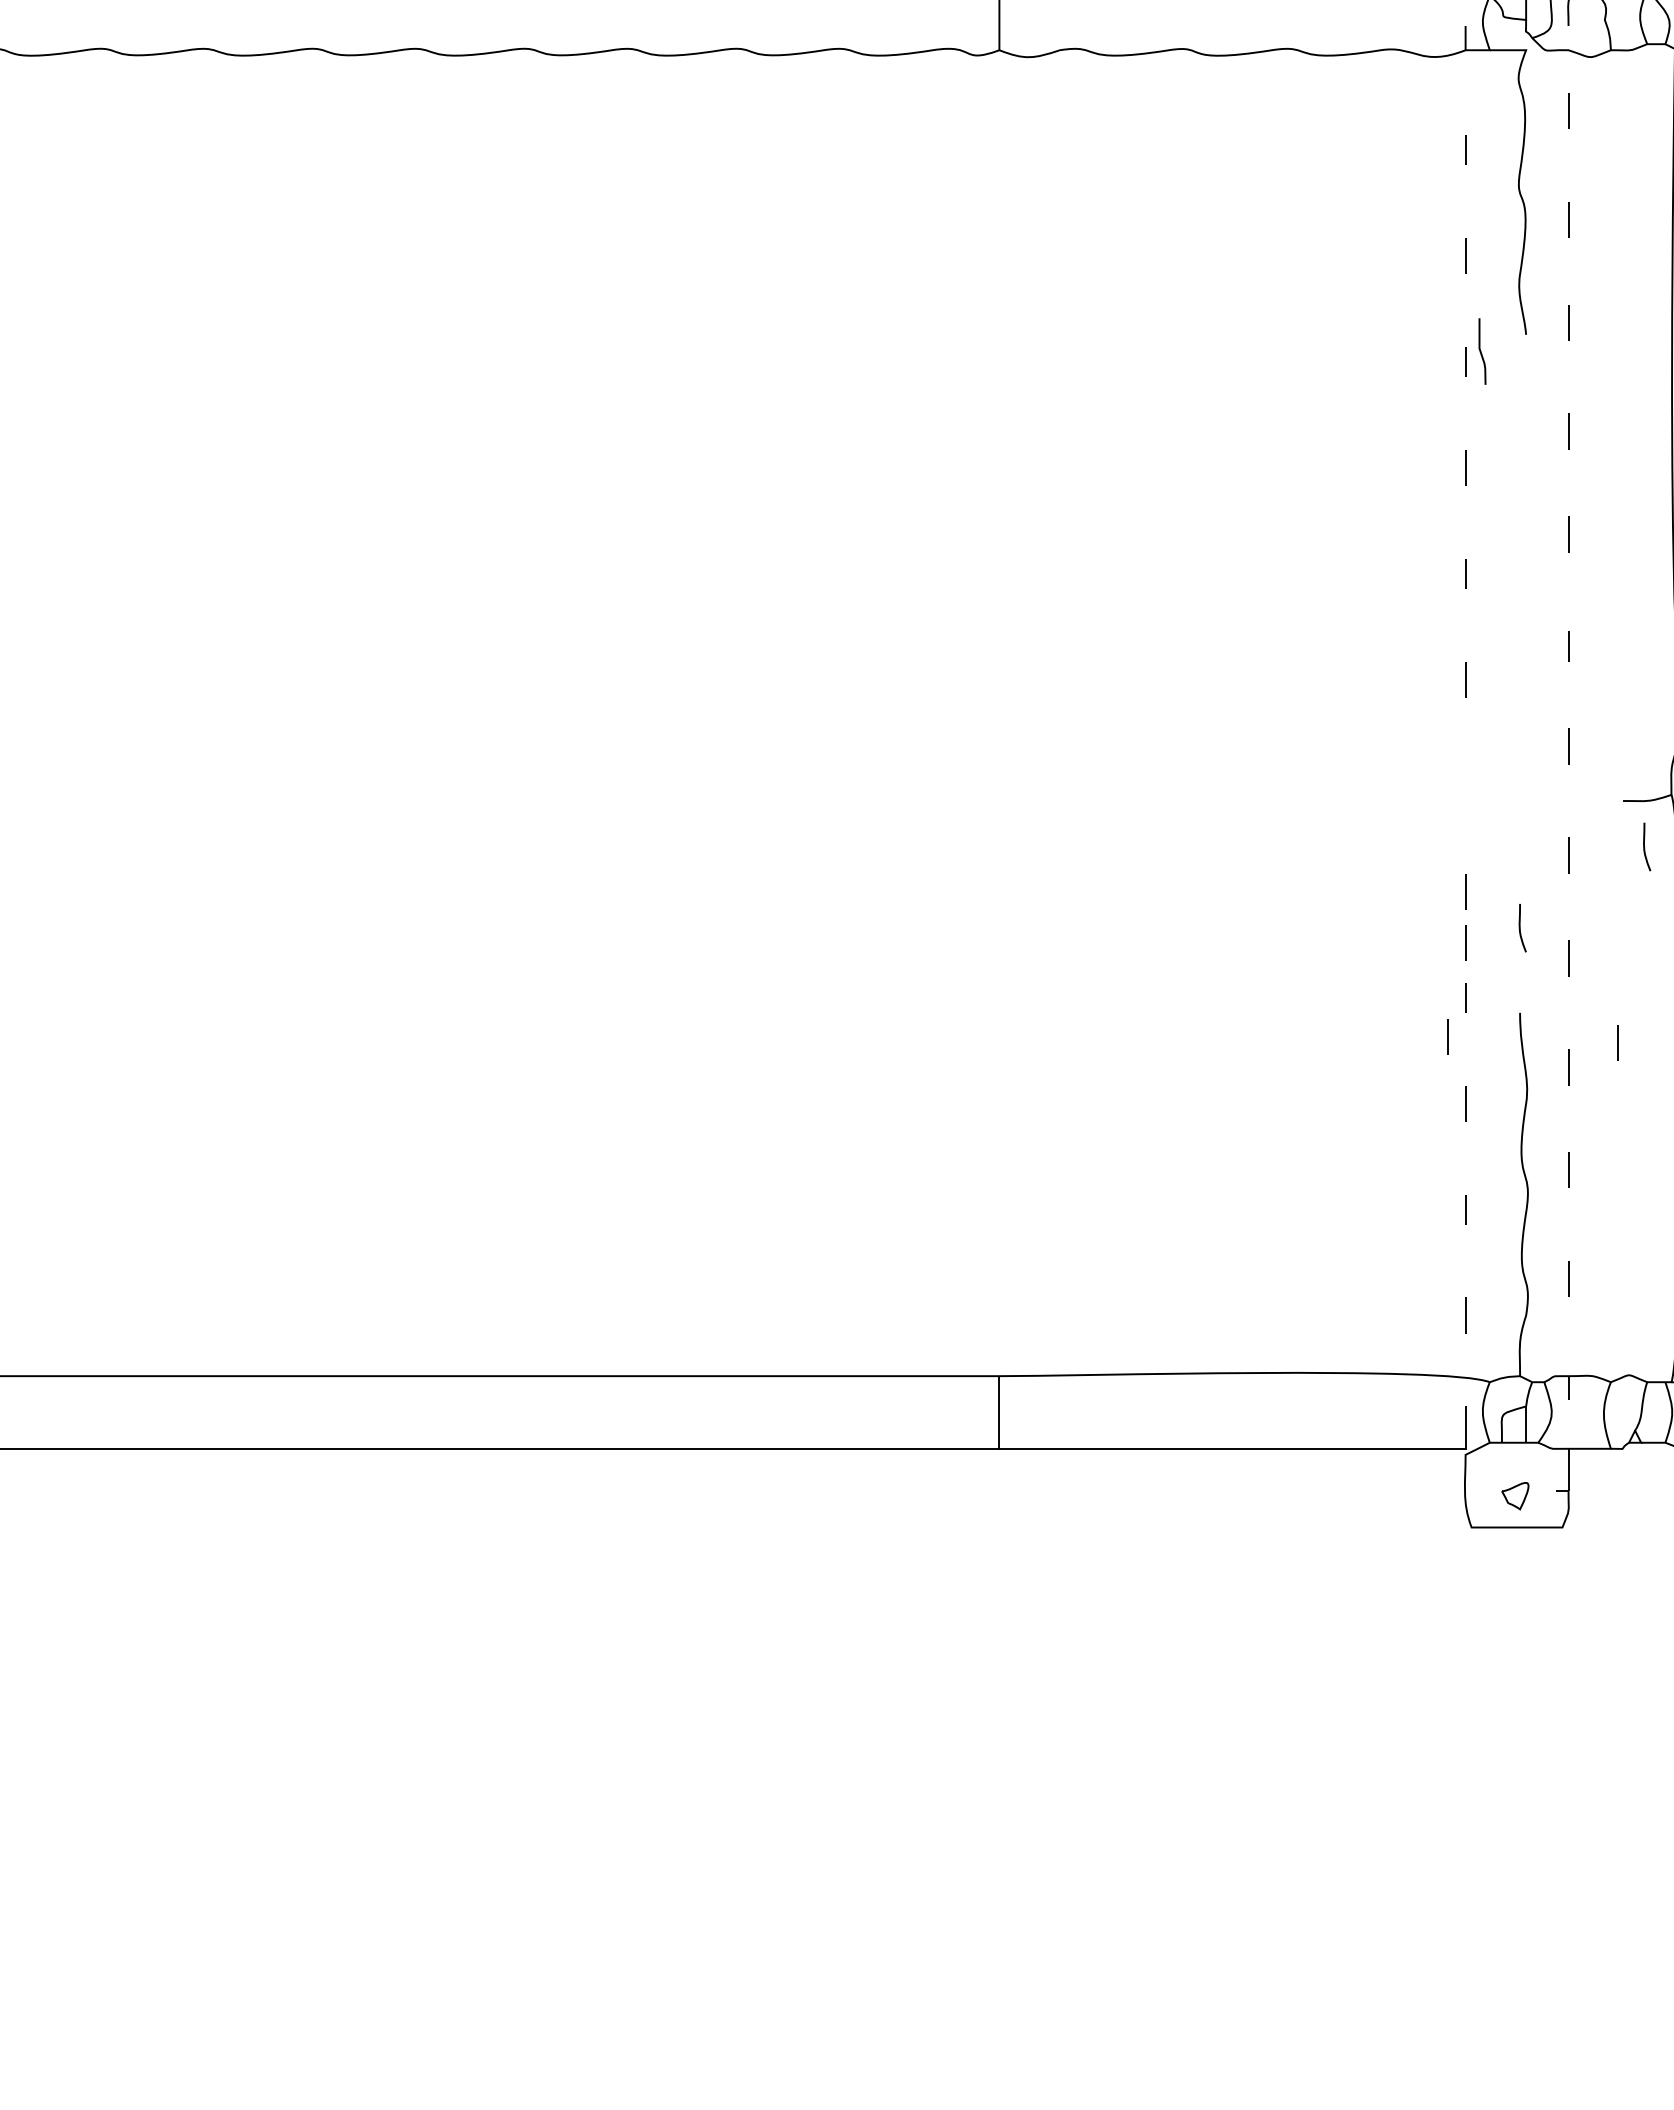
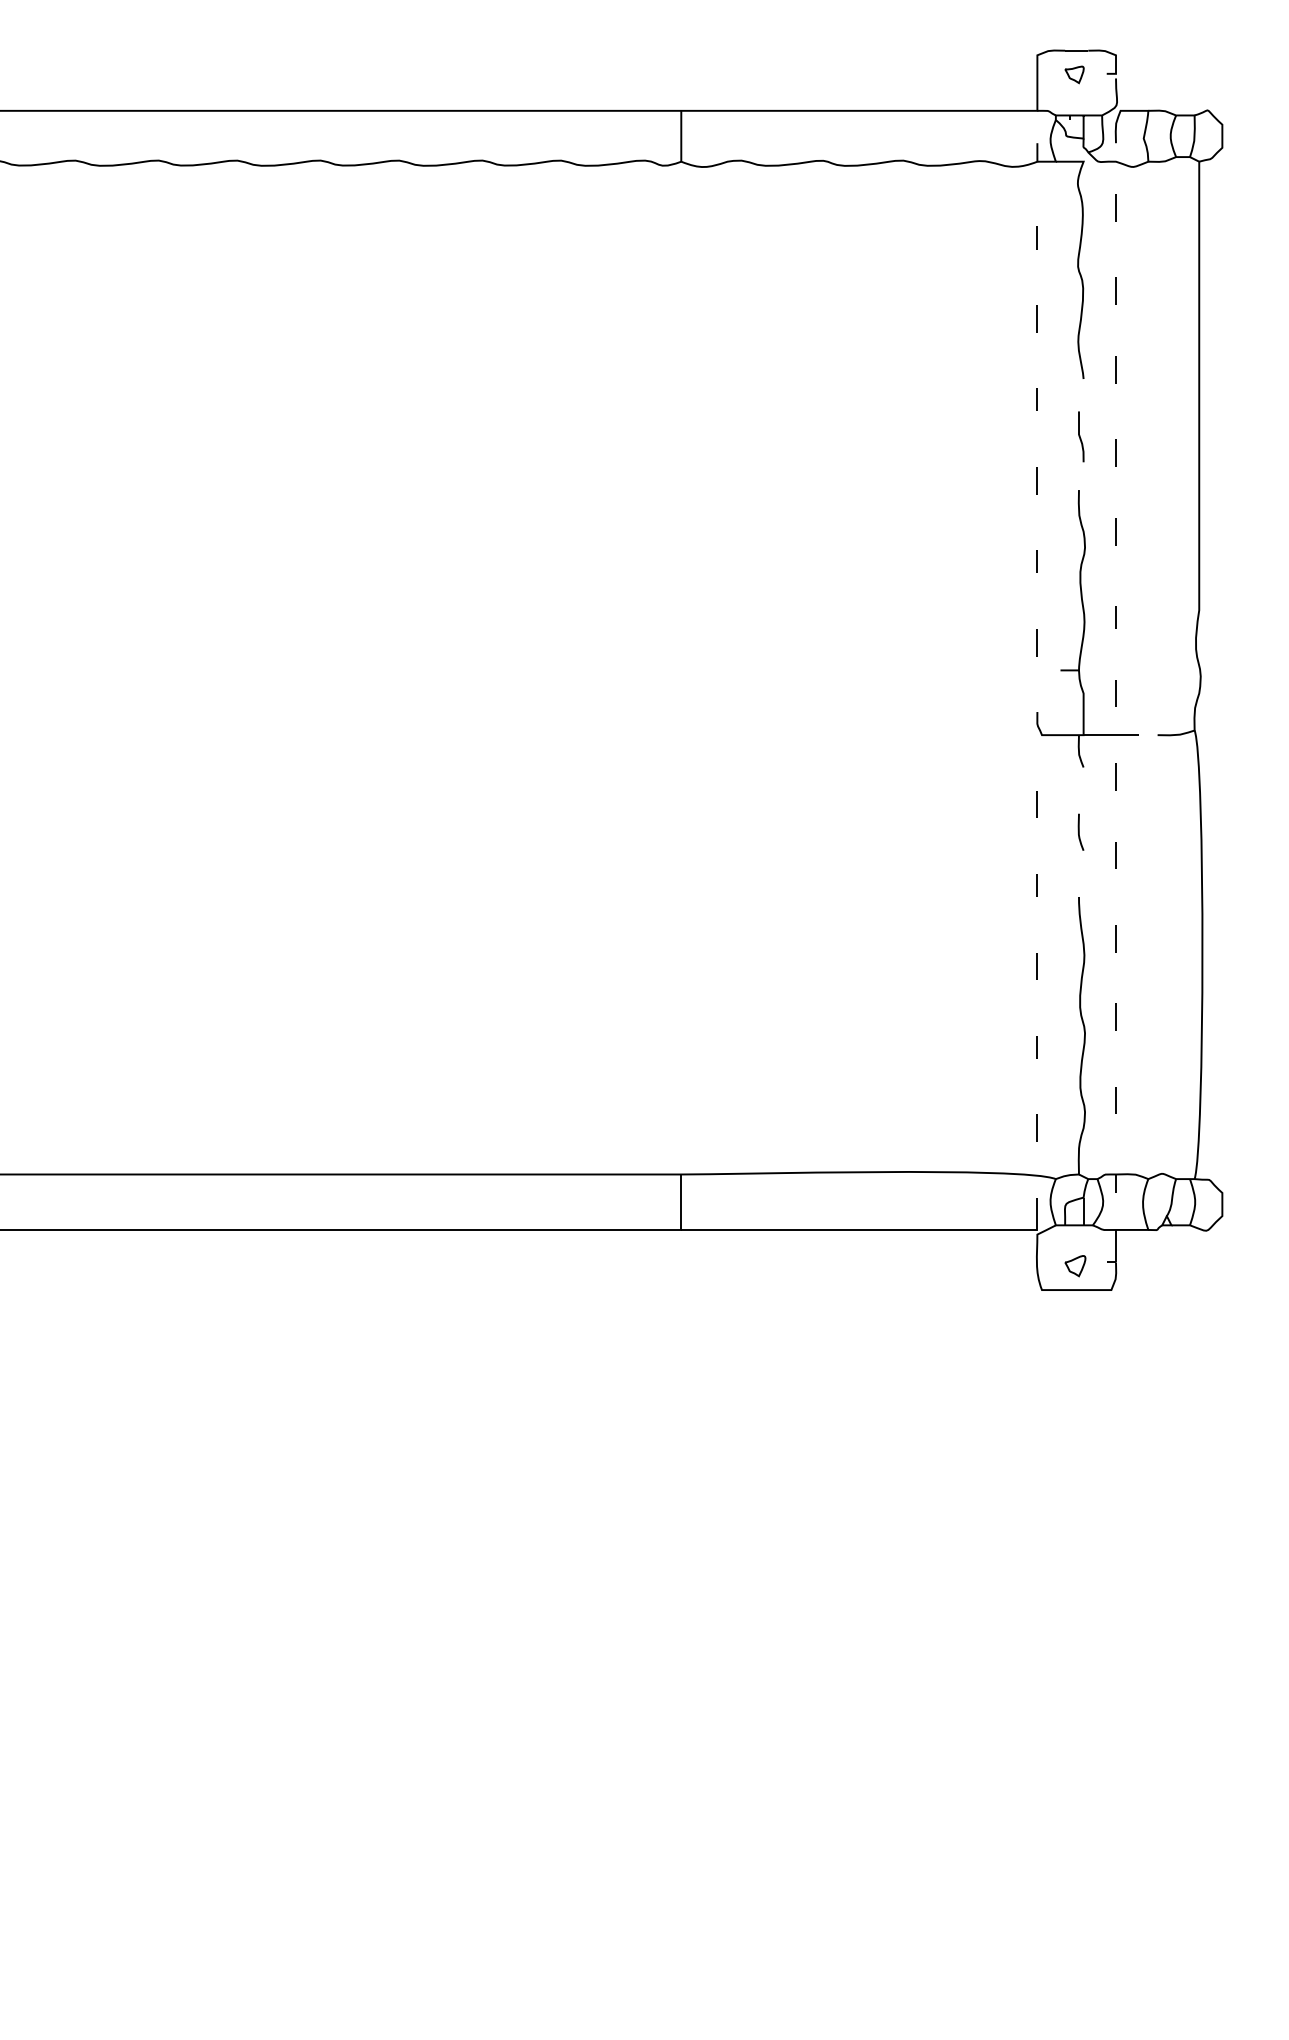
curve: (1481, 351) -> (1080, 436), moved
part: (1531, 661) -> (1087, 628), added
curve: (1645, 845) -> (1174, 769), removed
line: (1464, 942) -> (1036, 843), removed
line: (1447, 1037) -> (1023, 915), removed
line: (1617, 1042) -> (1153, 919), removed

